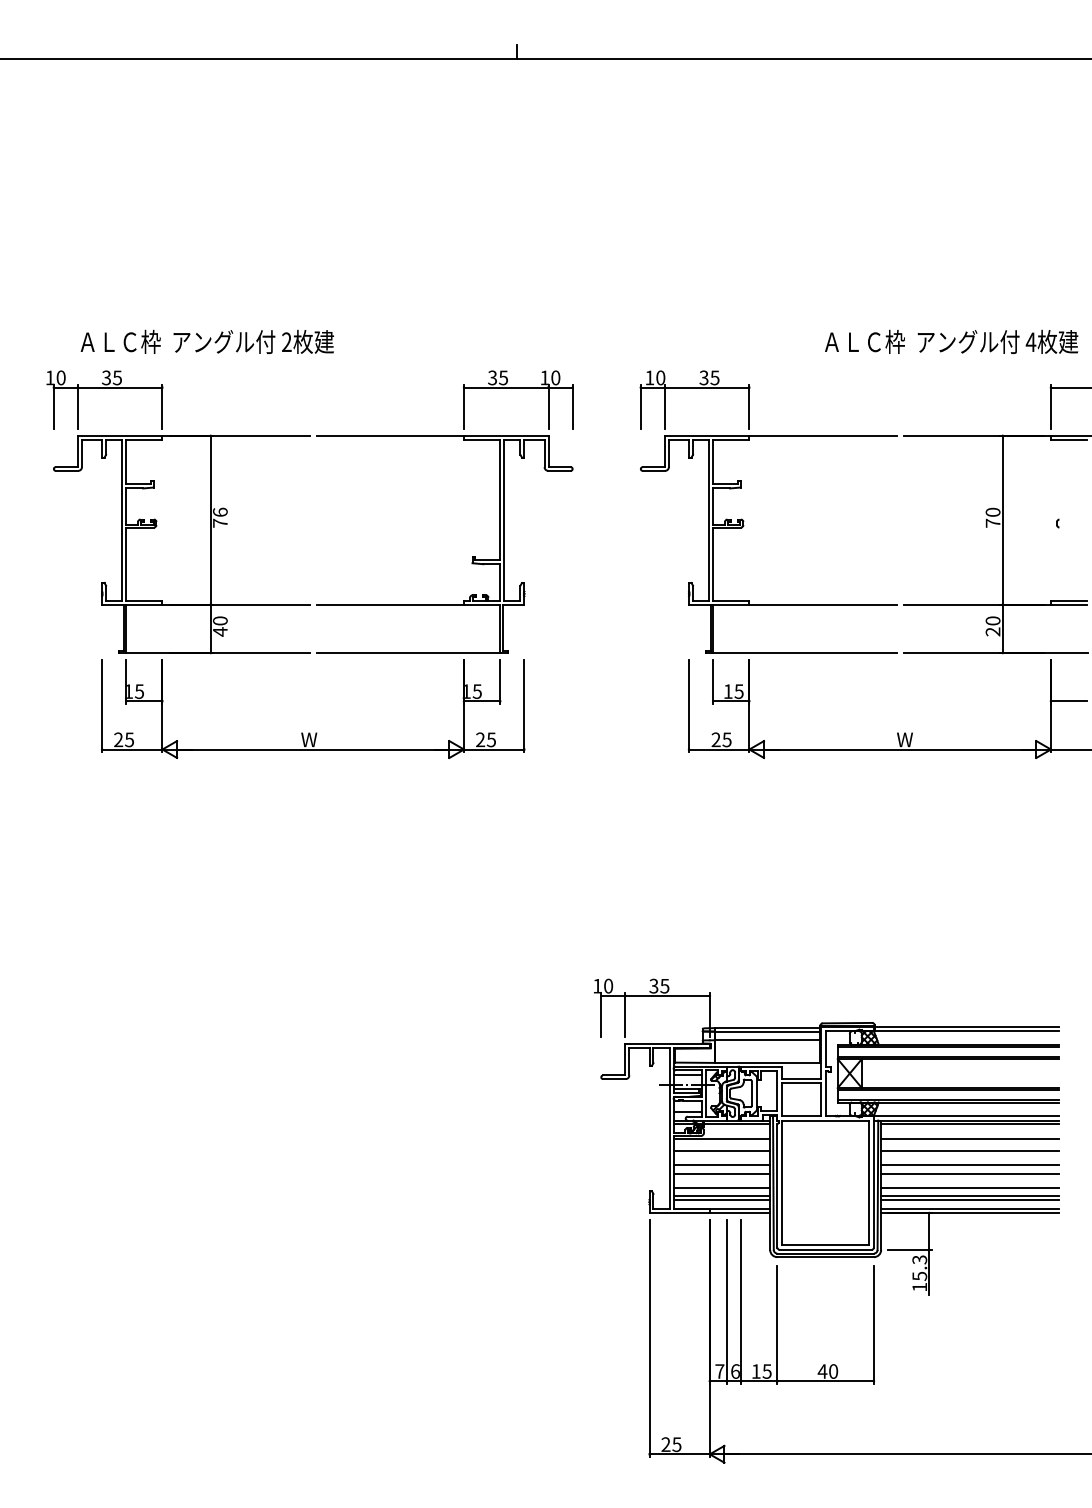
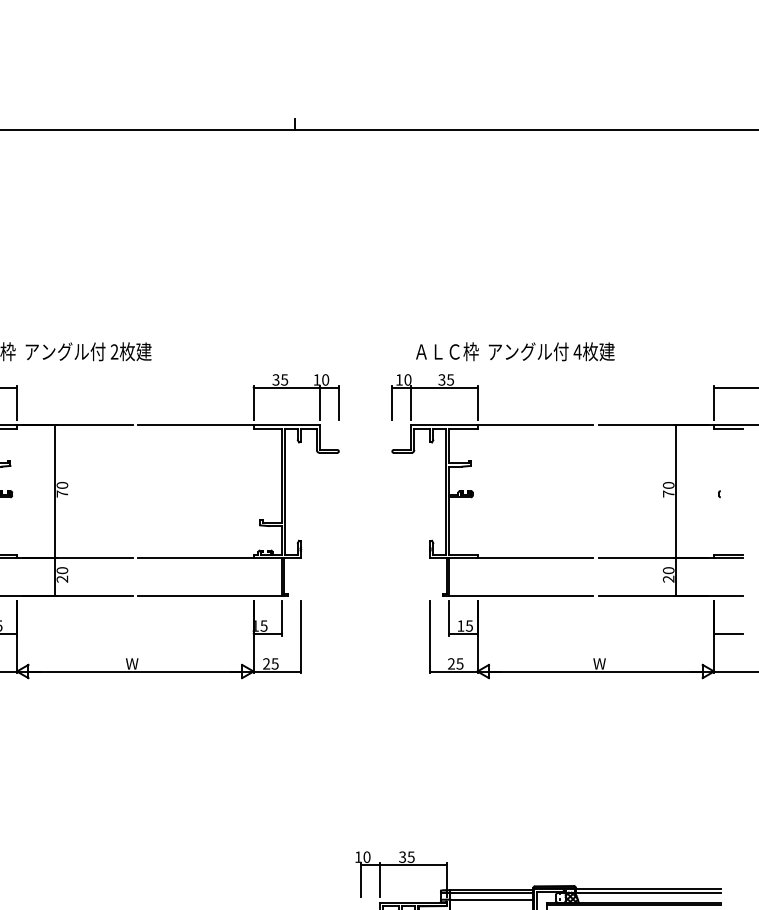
text: (951, 341) -> (515, 351), moved
text: (220, 511) -> (62, 484), 76 -> 70
text: (220, 631) -> (62, 578), 40 -> 20

